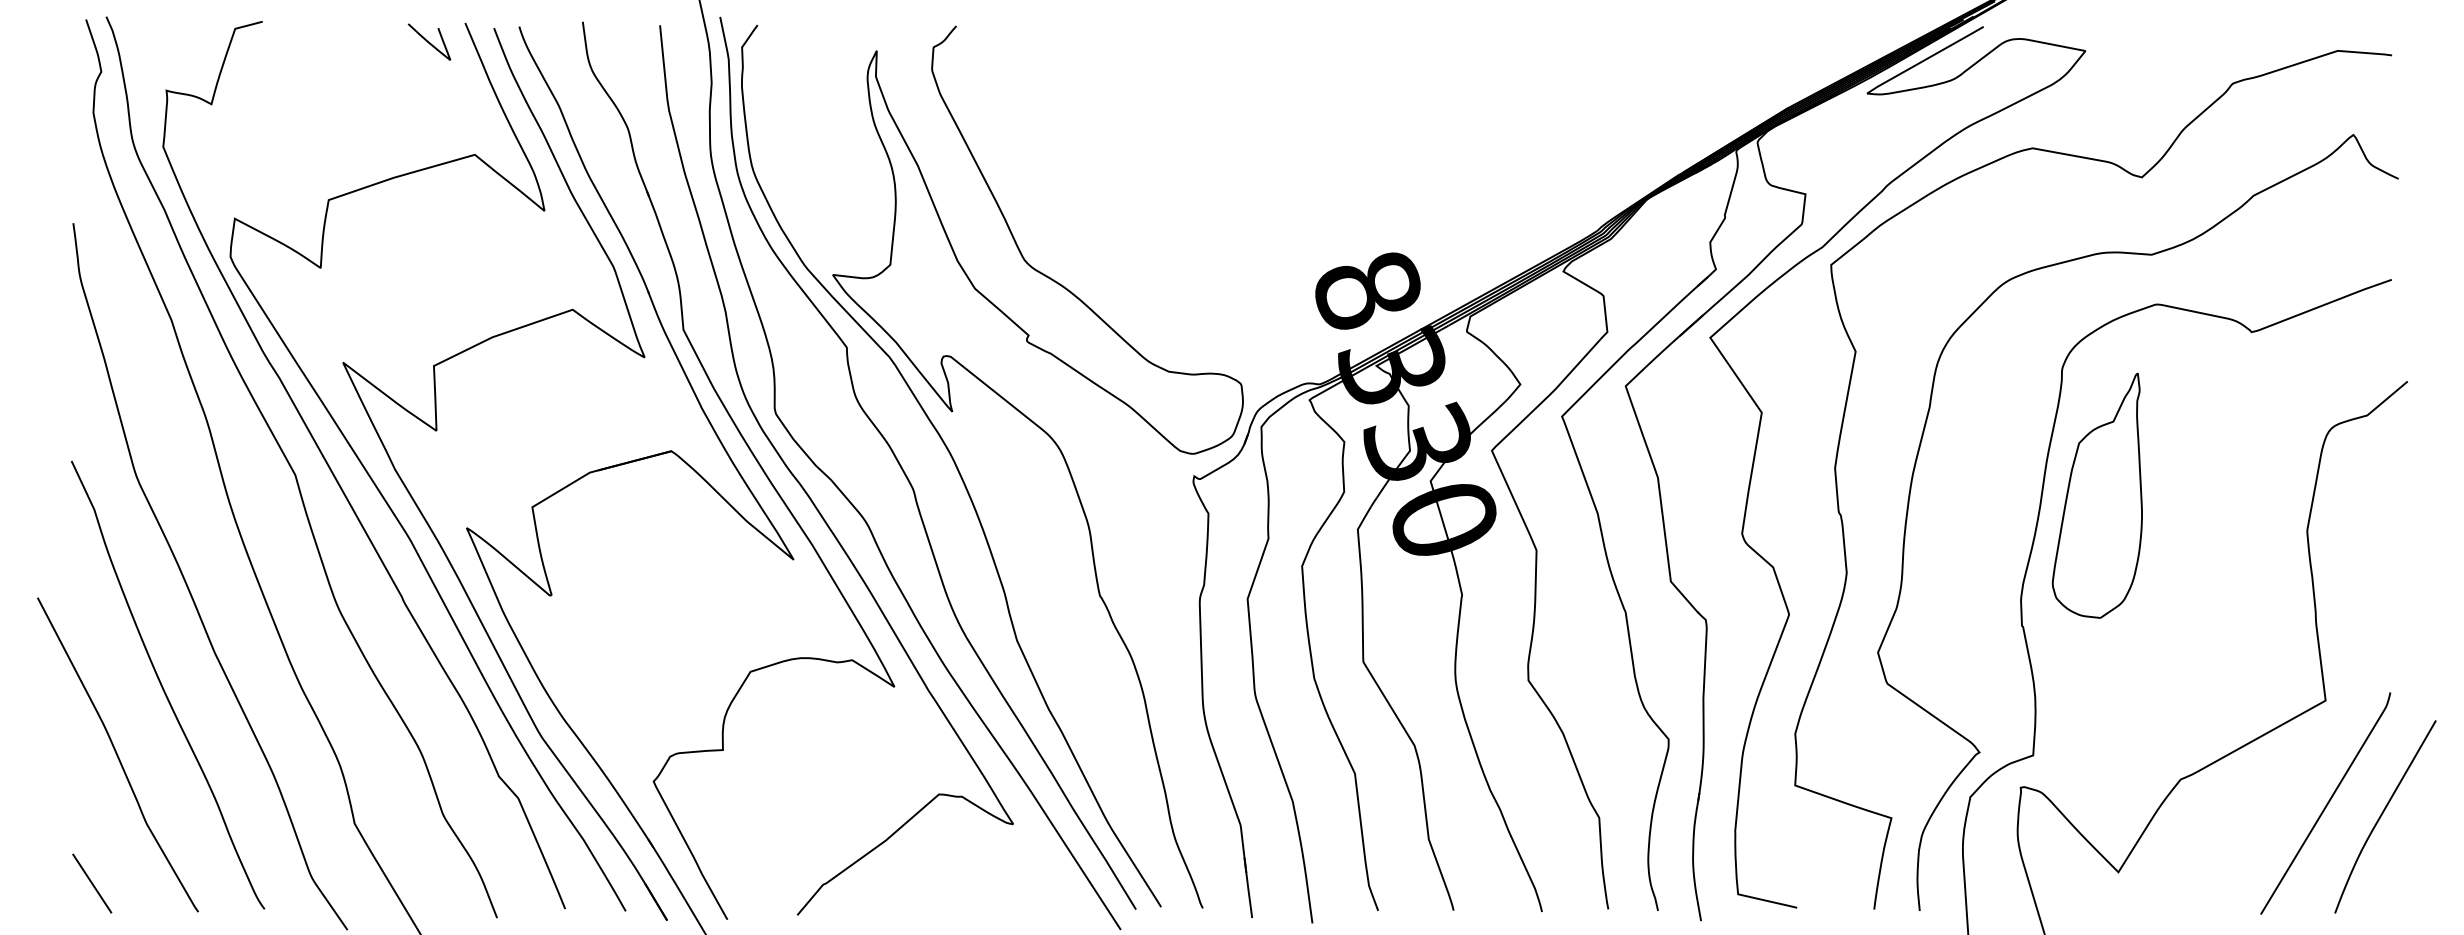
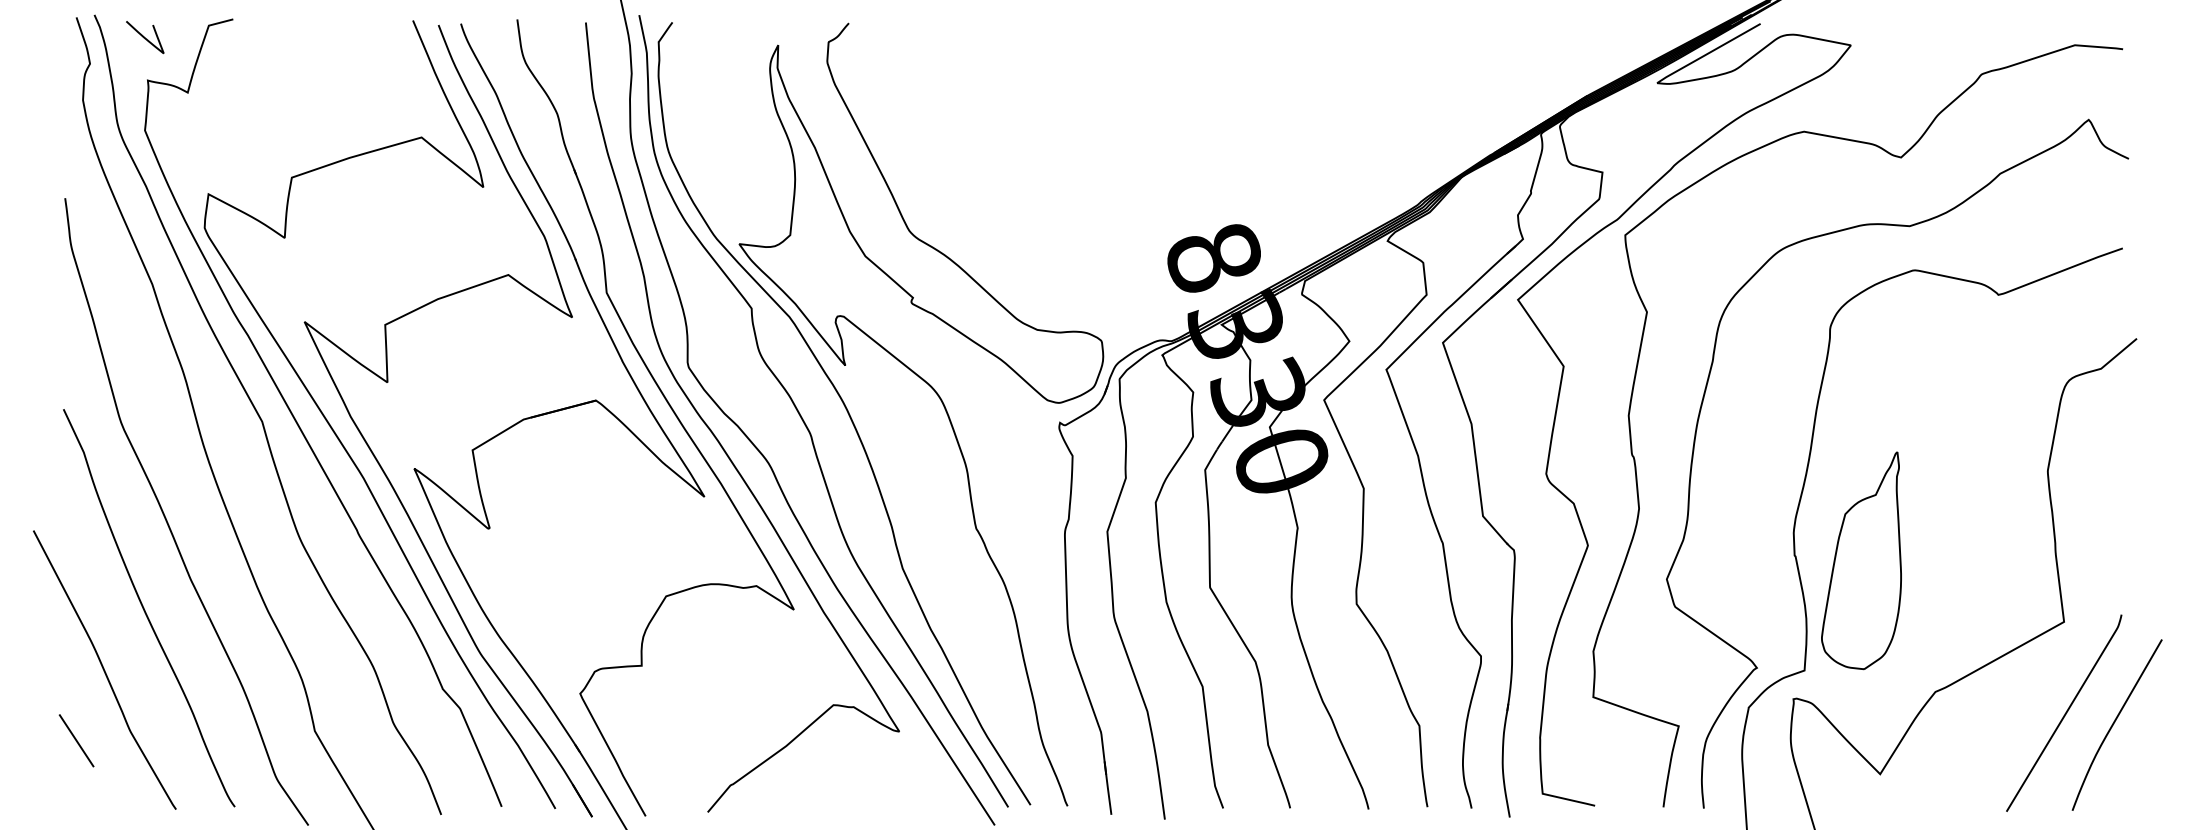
curve: (429, 41) -> (145, 36), moved
part: (2096, 495) -> (1860, 560), moved
line: (92, 883) -> (76, 740), moved

